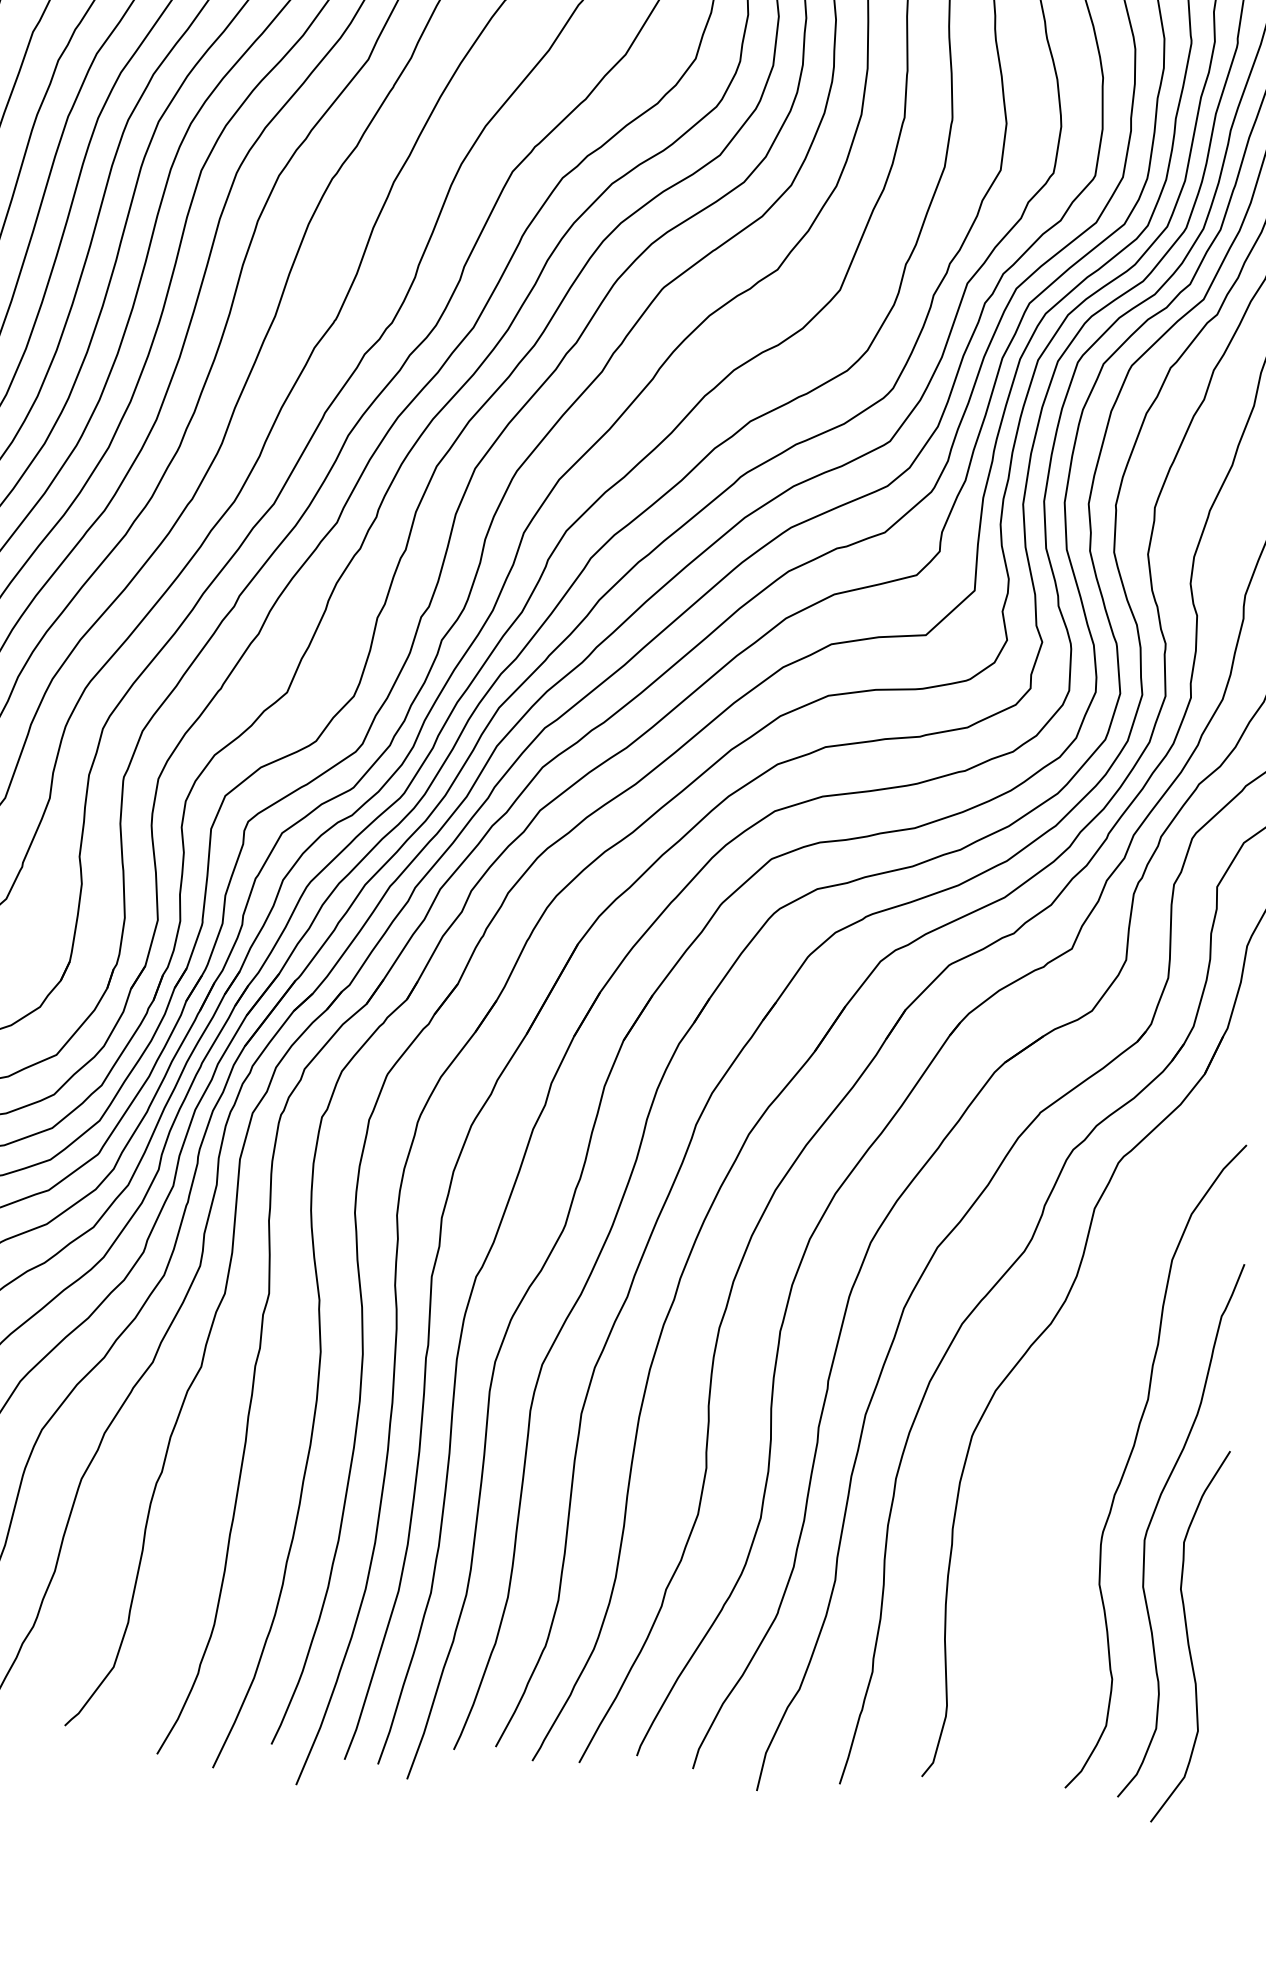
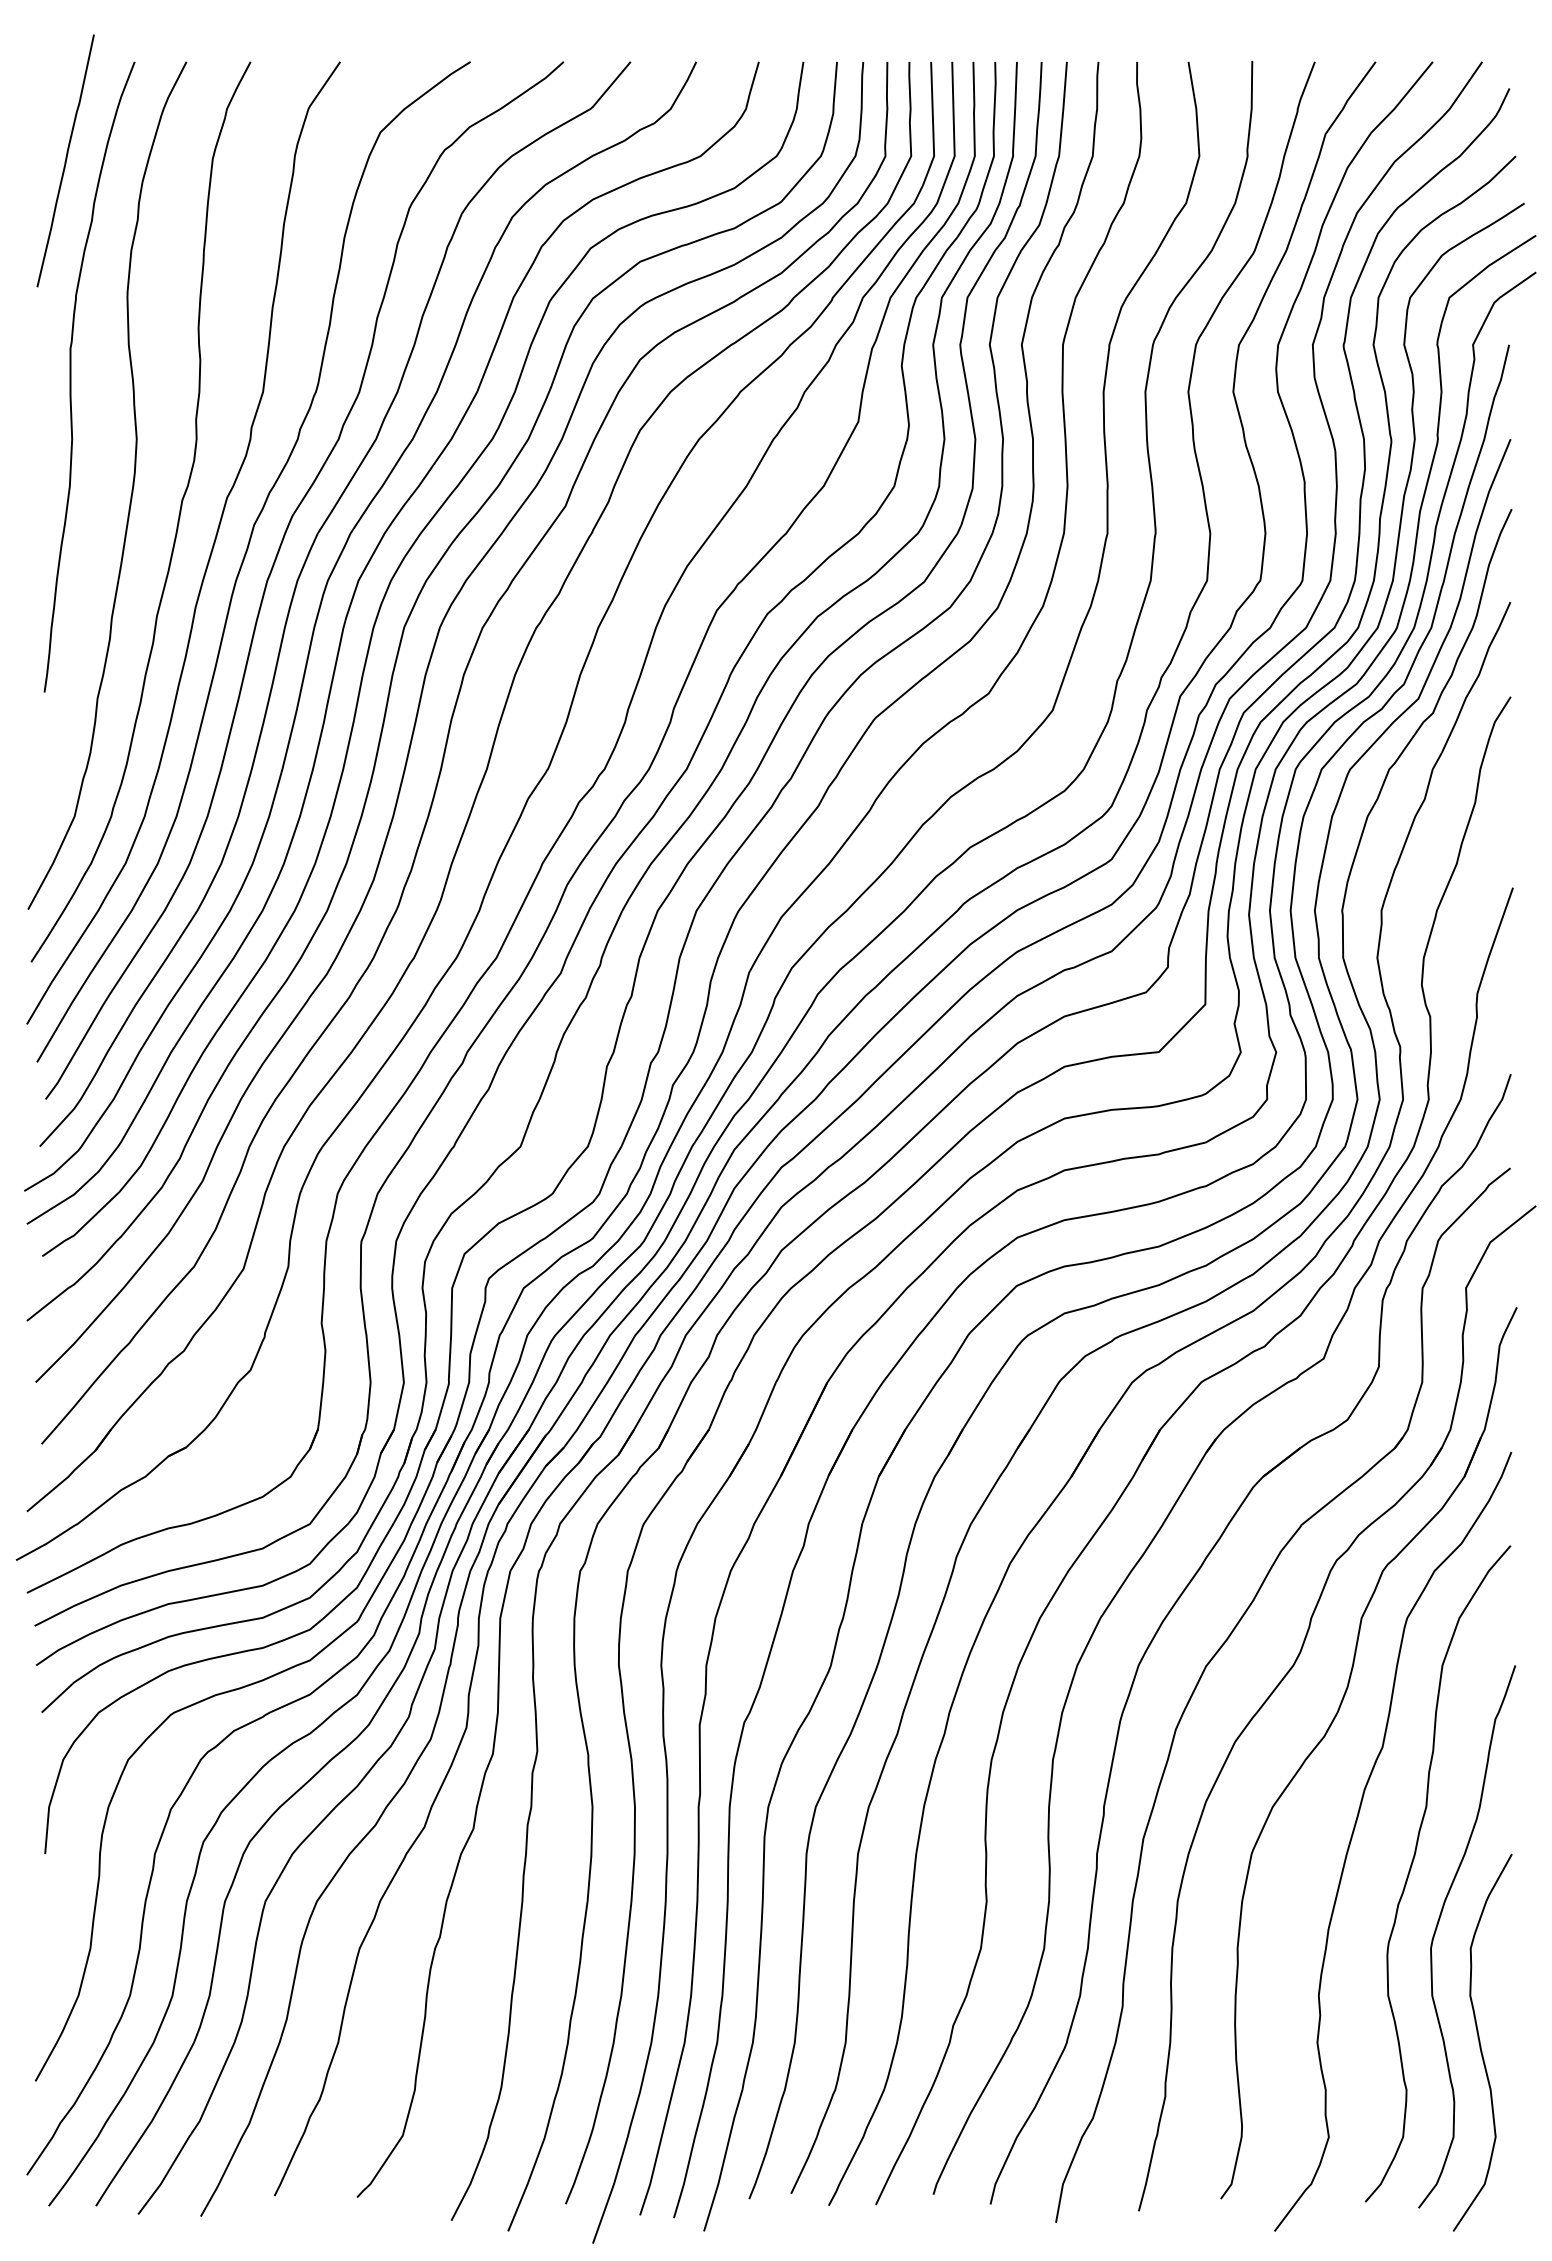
curve: (1076, 1416) -> (1355, 1828), added

